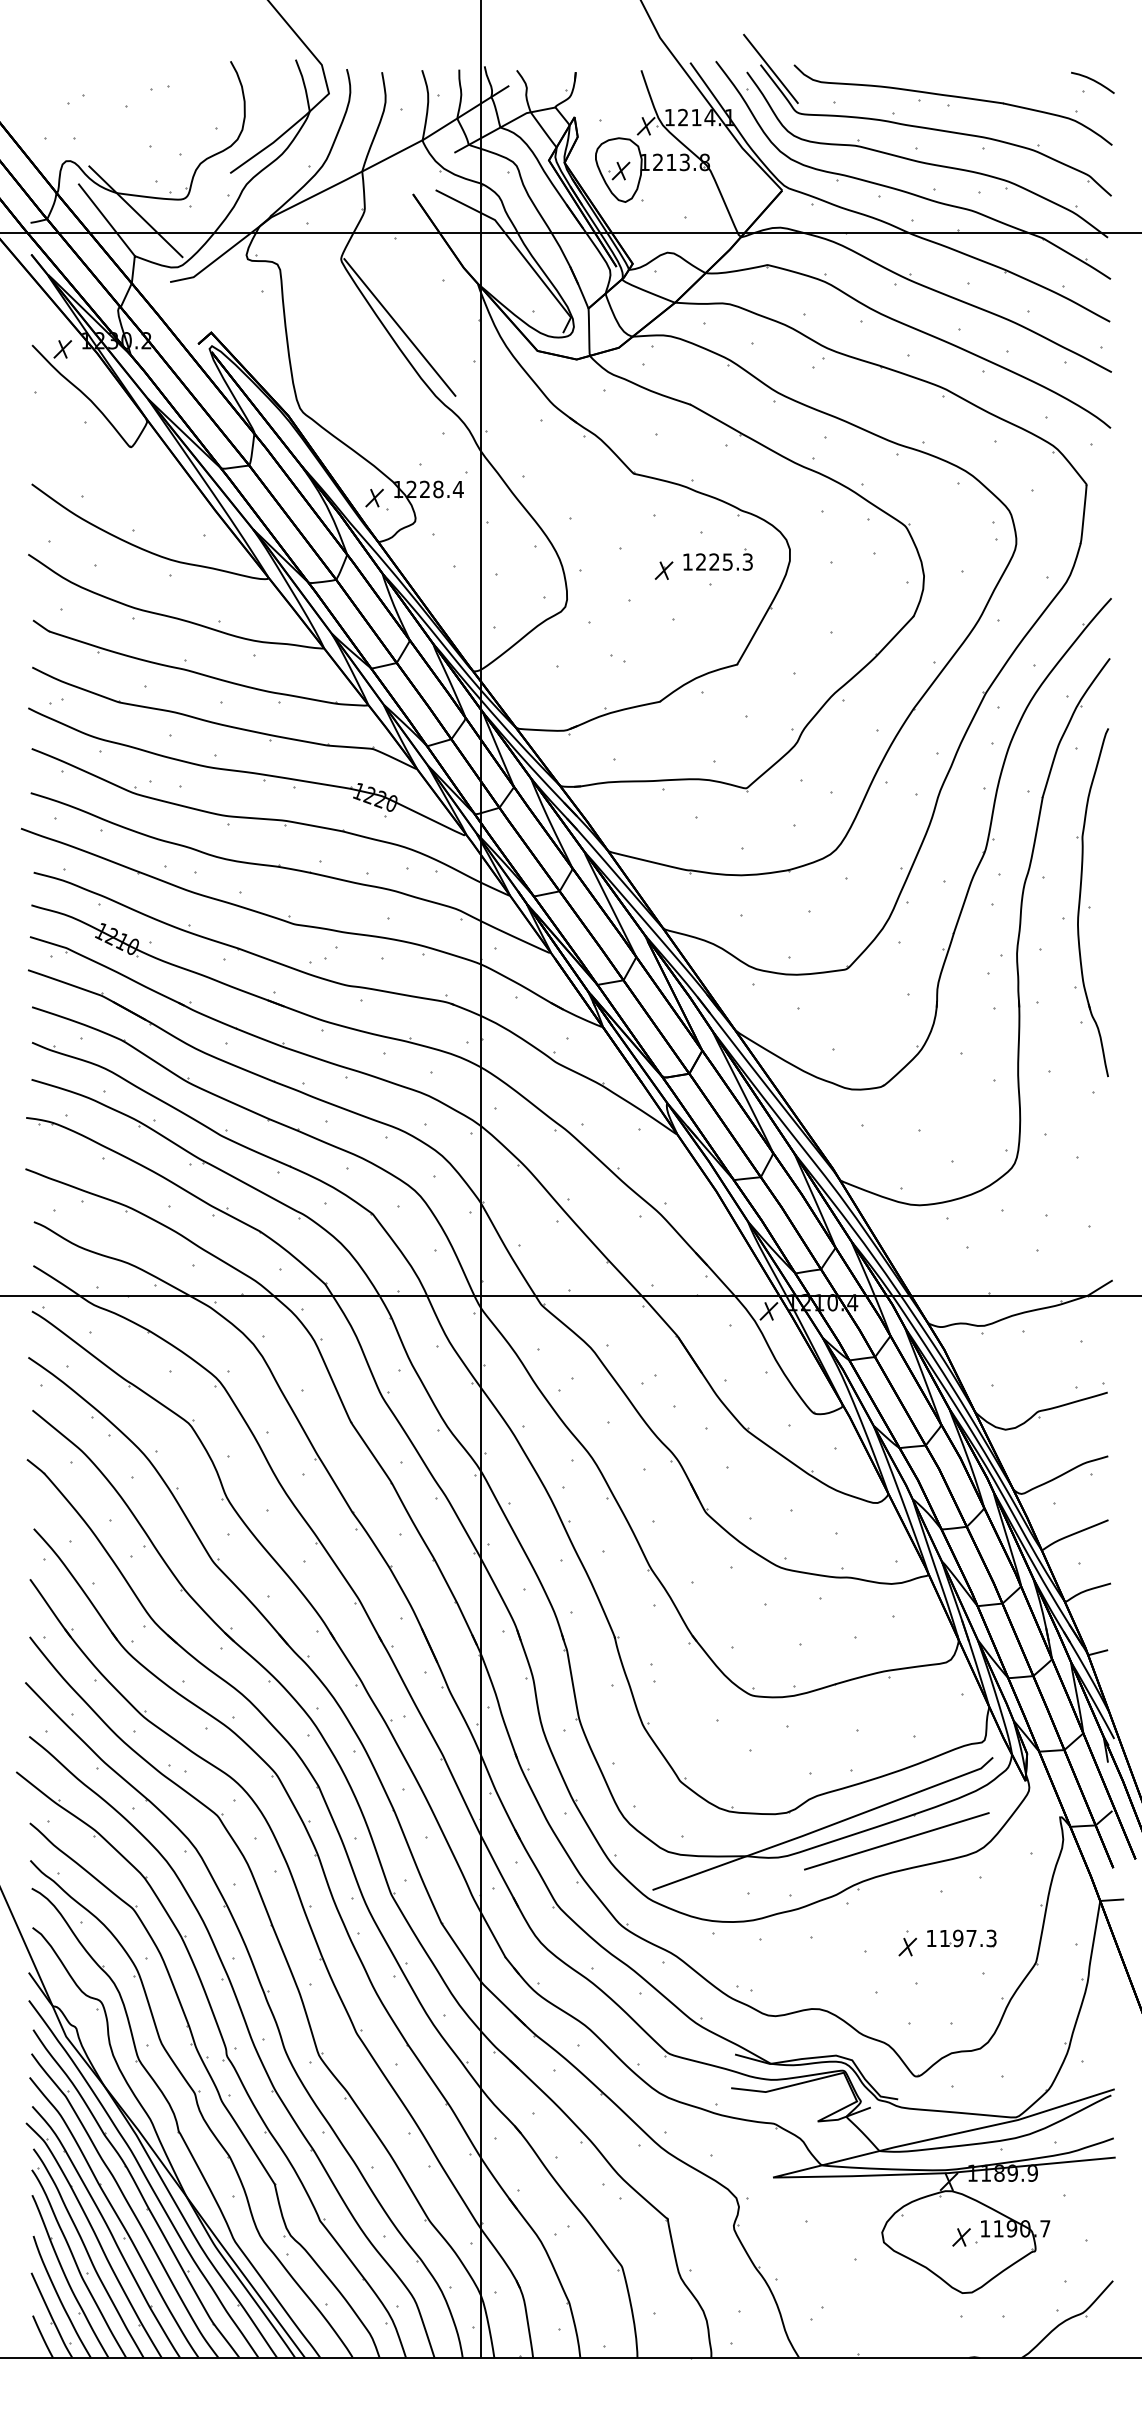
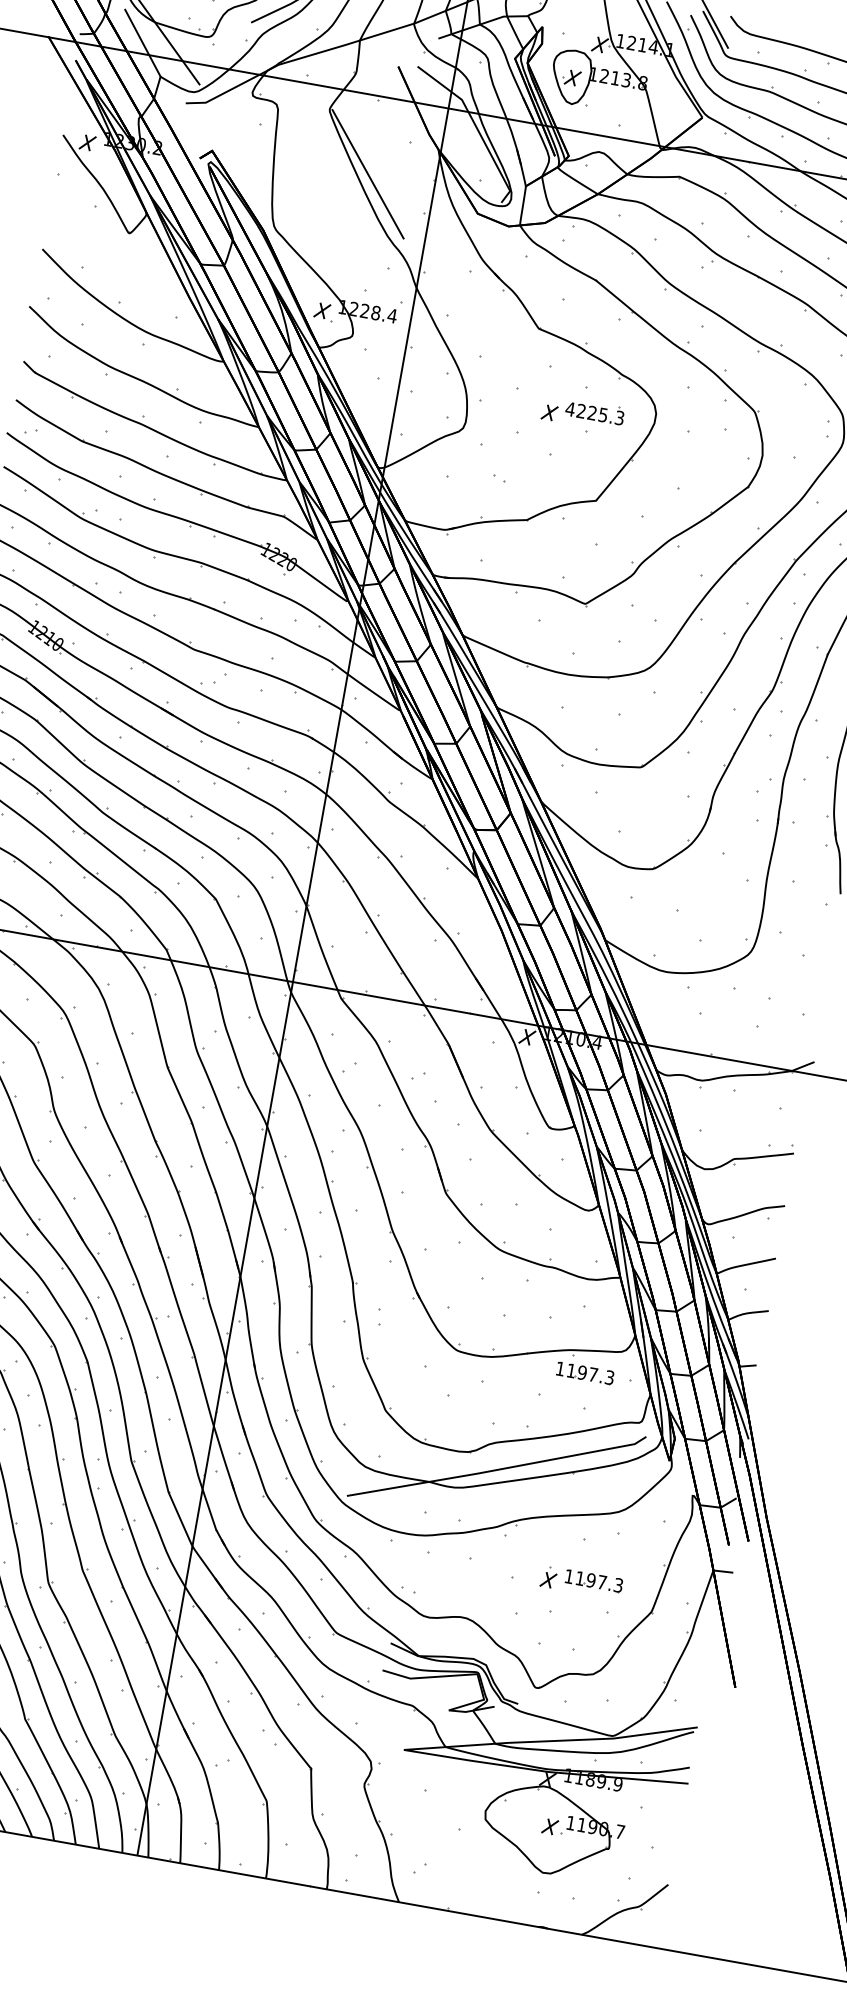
text: (687, 561) -> (570, 408), 1225.3 -> 4225.3
part: (907, 1695) -> (585, 1373), added
line: (896, 1841) -> (554, 1491), removed

